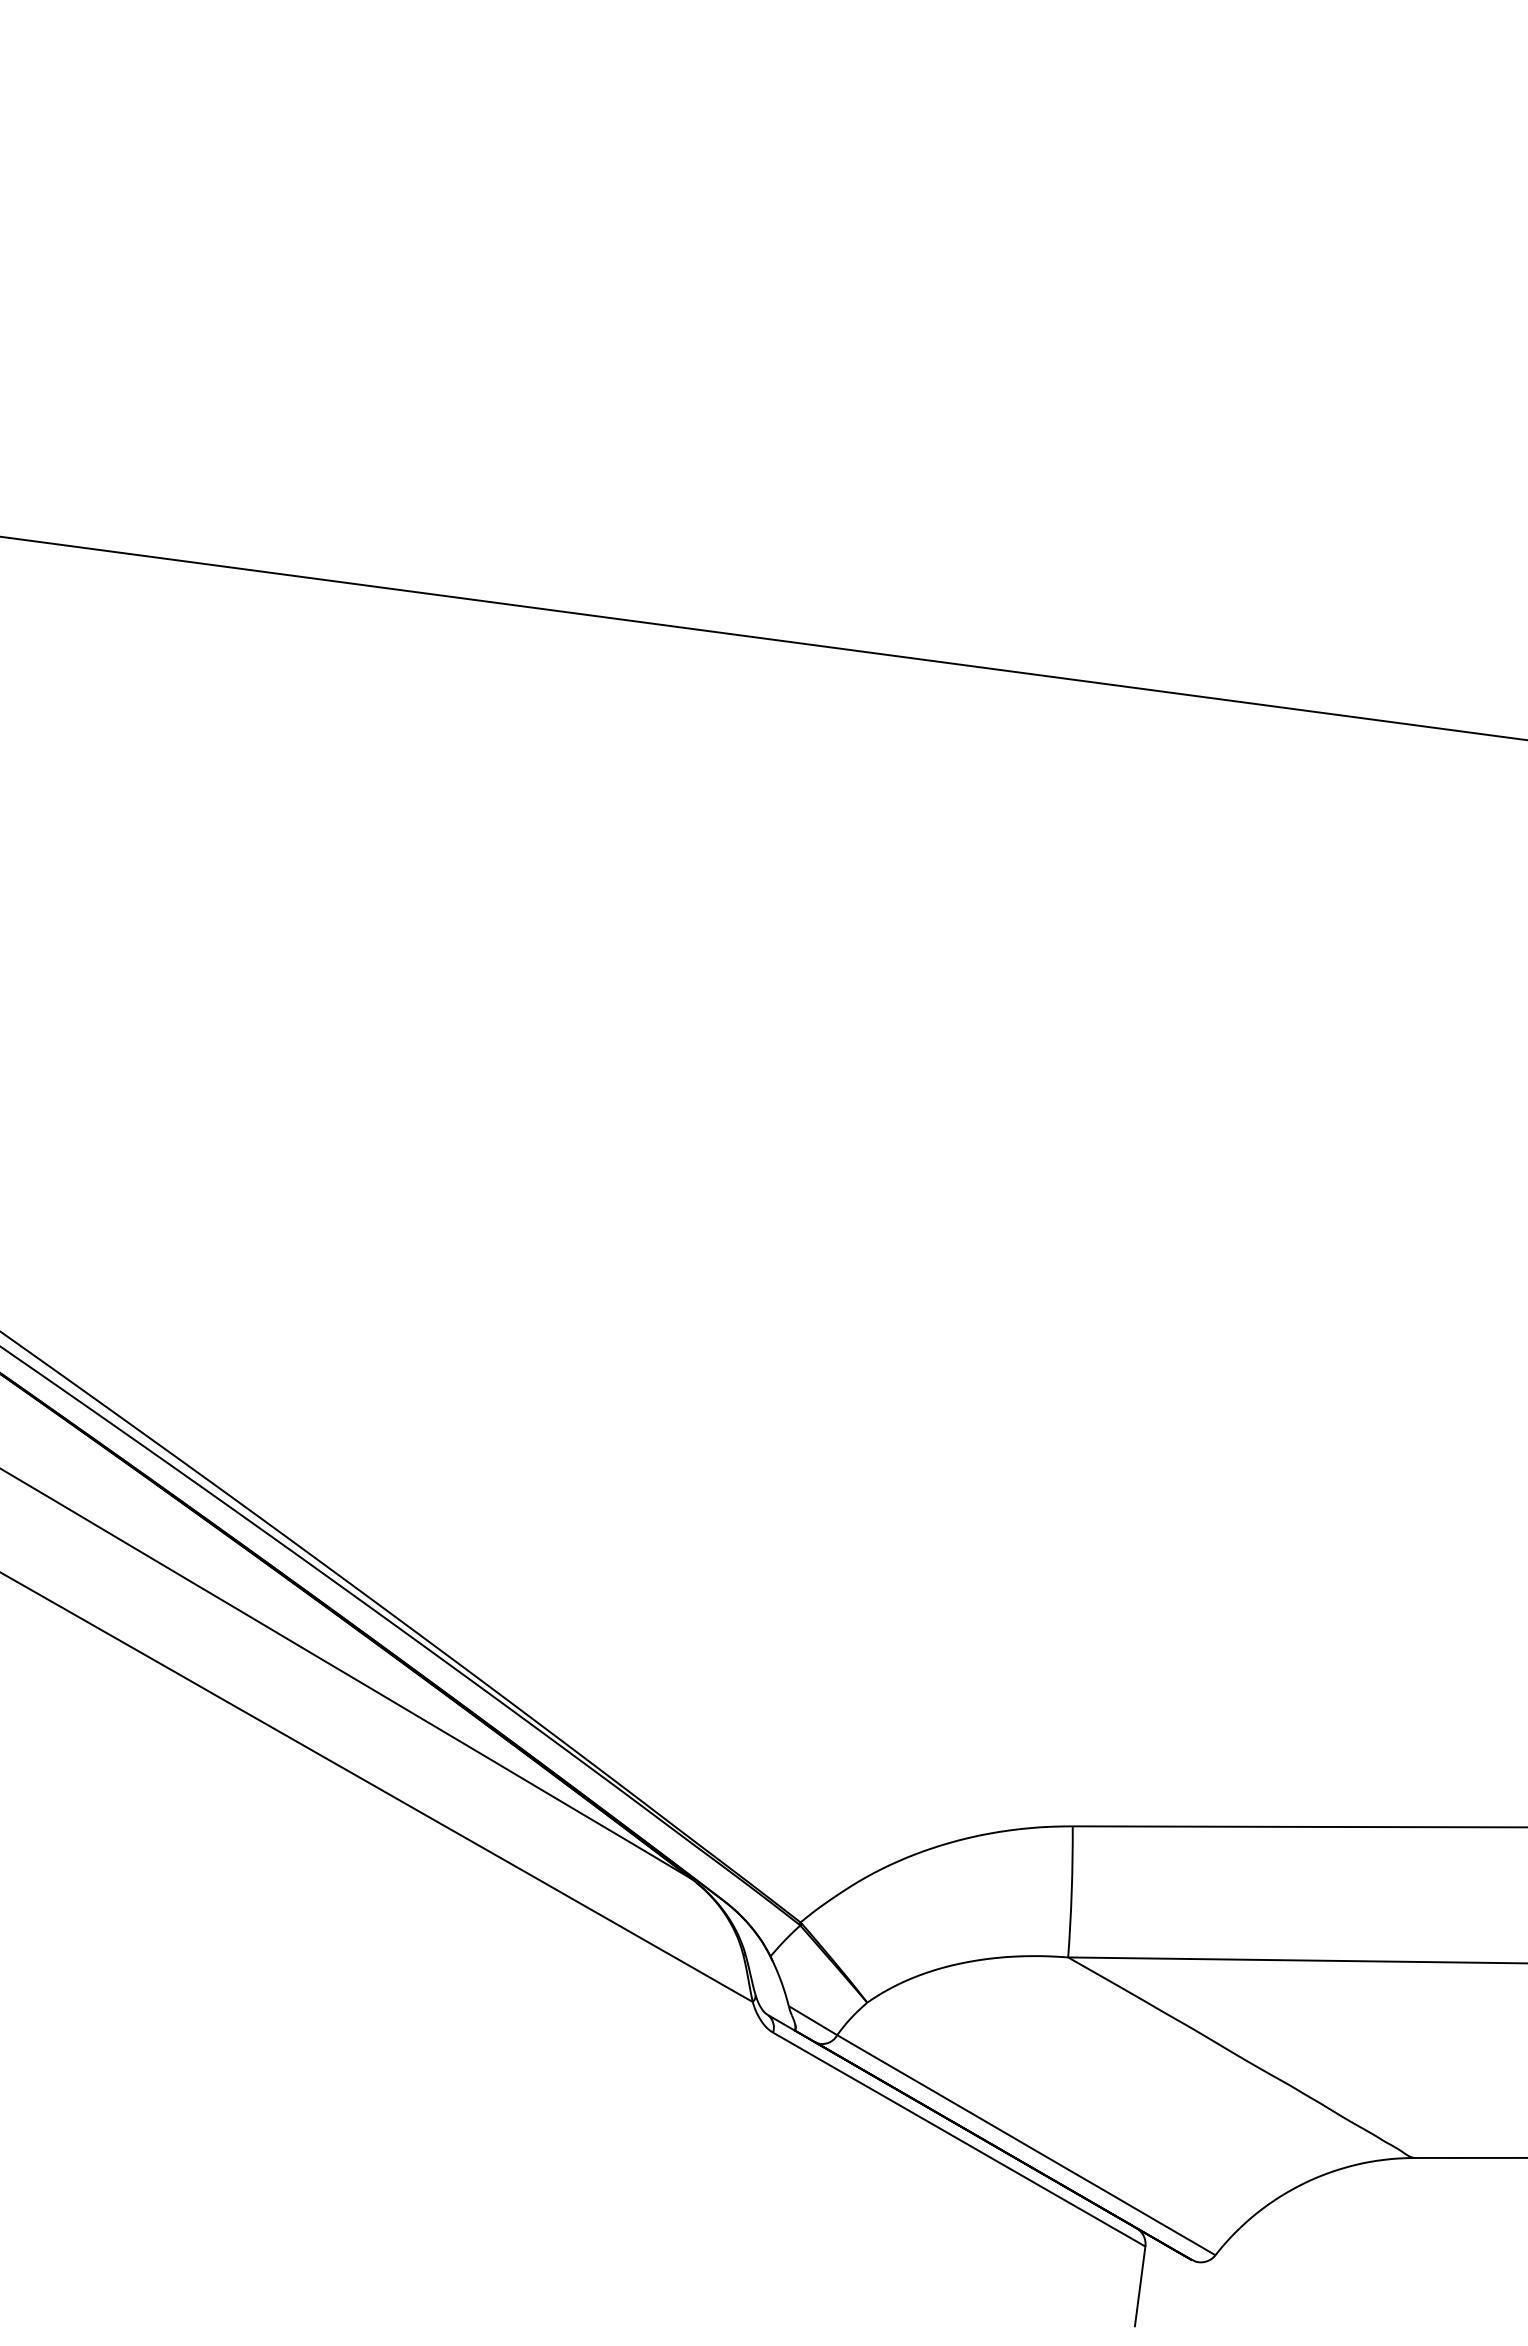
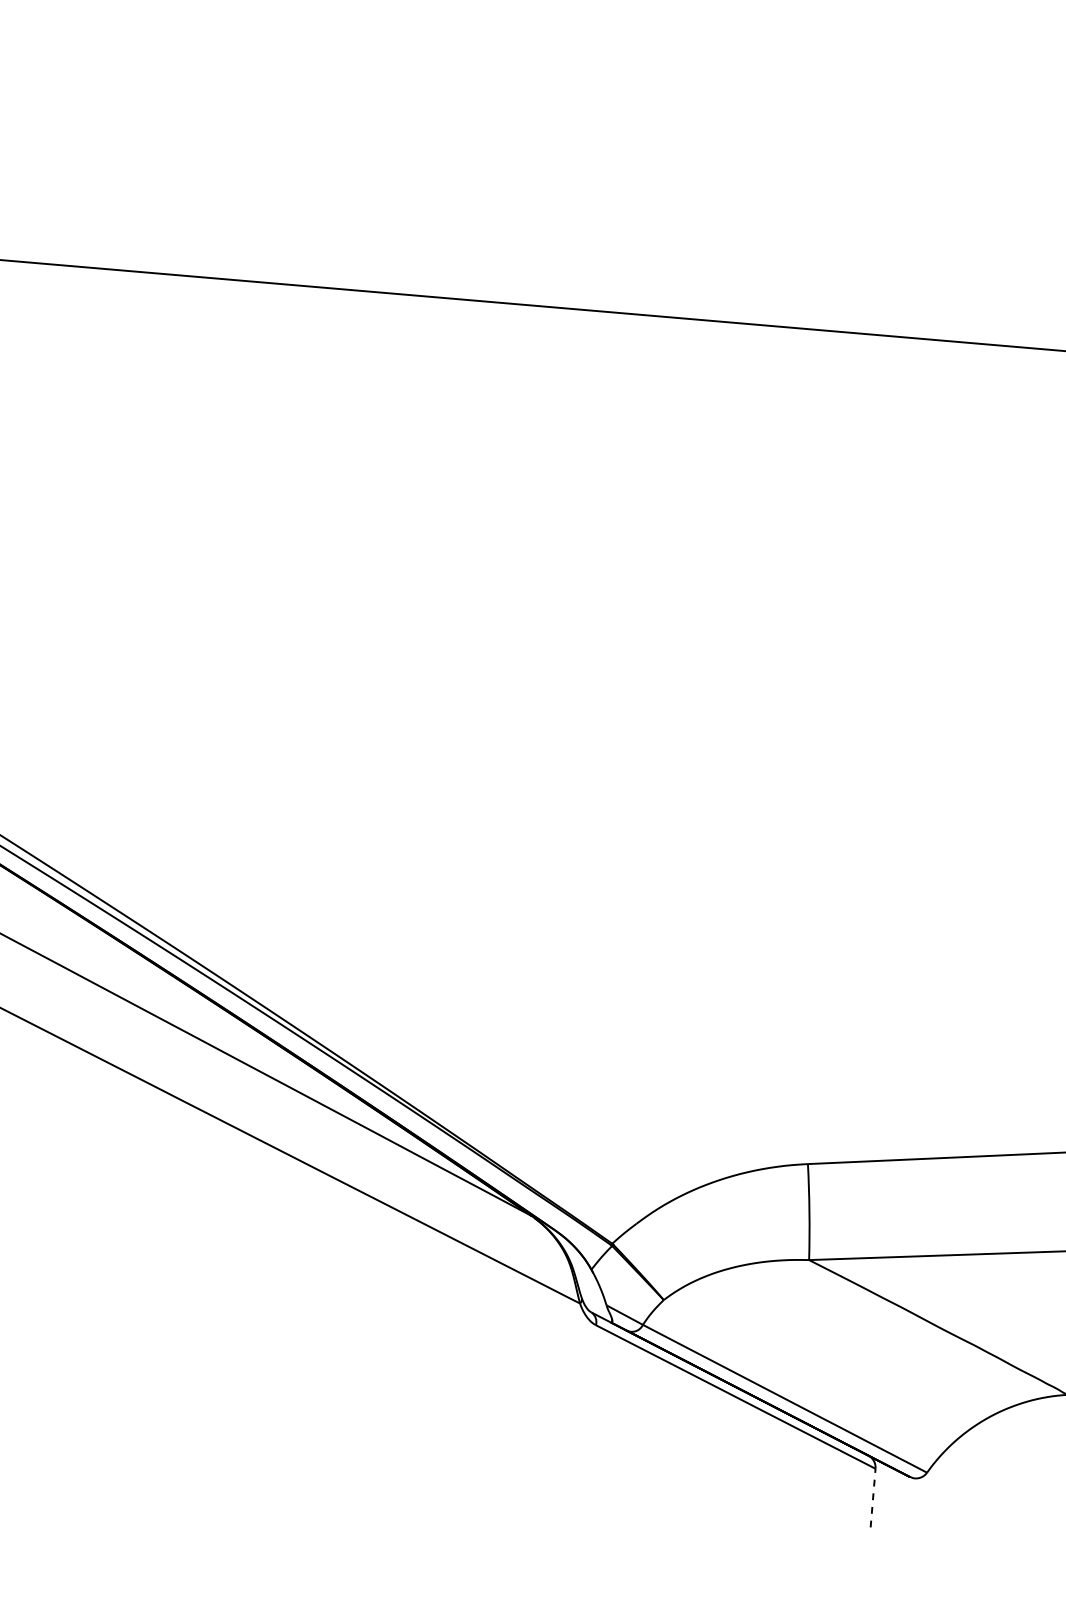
line: (1140, 2285) -> (873, 1497), solid -> dashed

